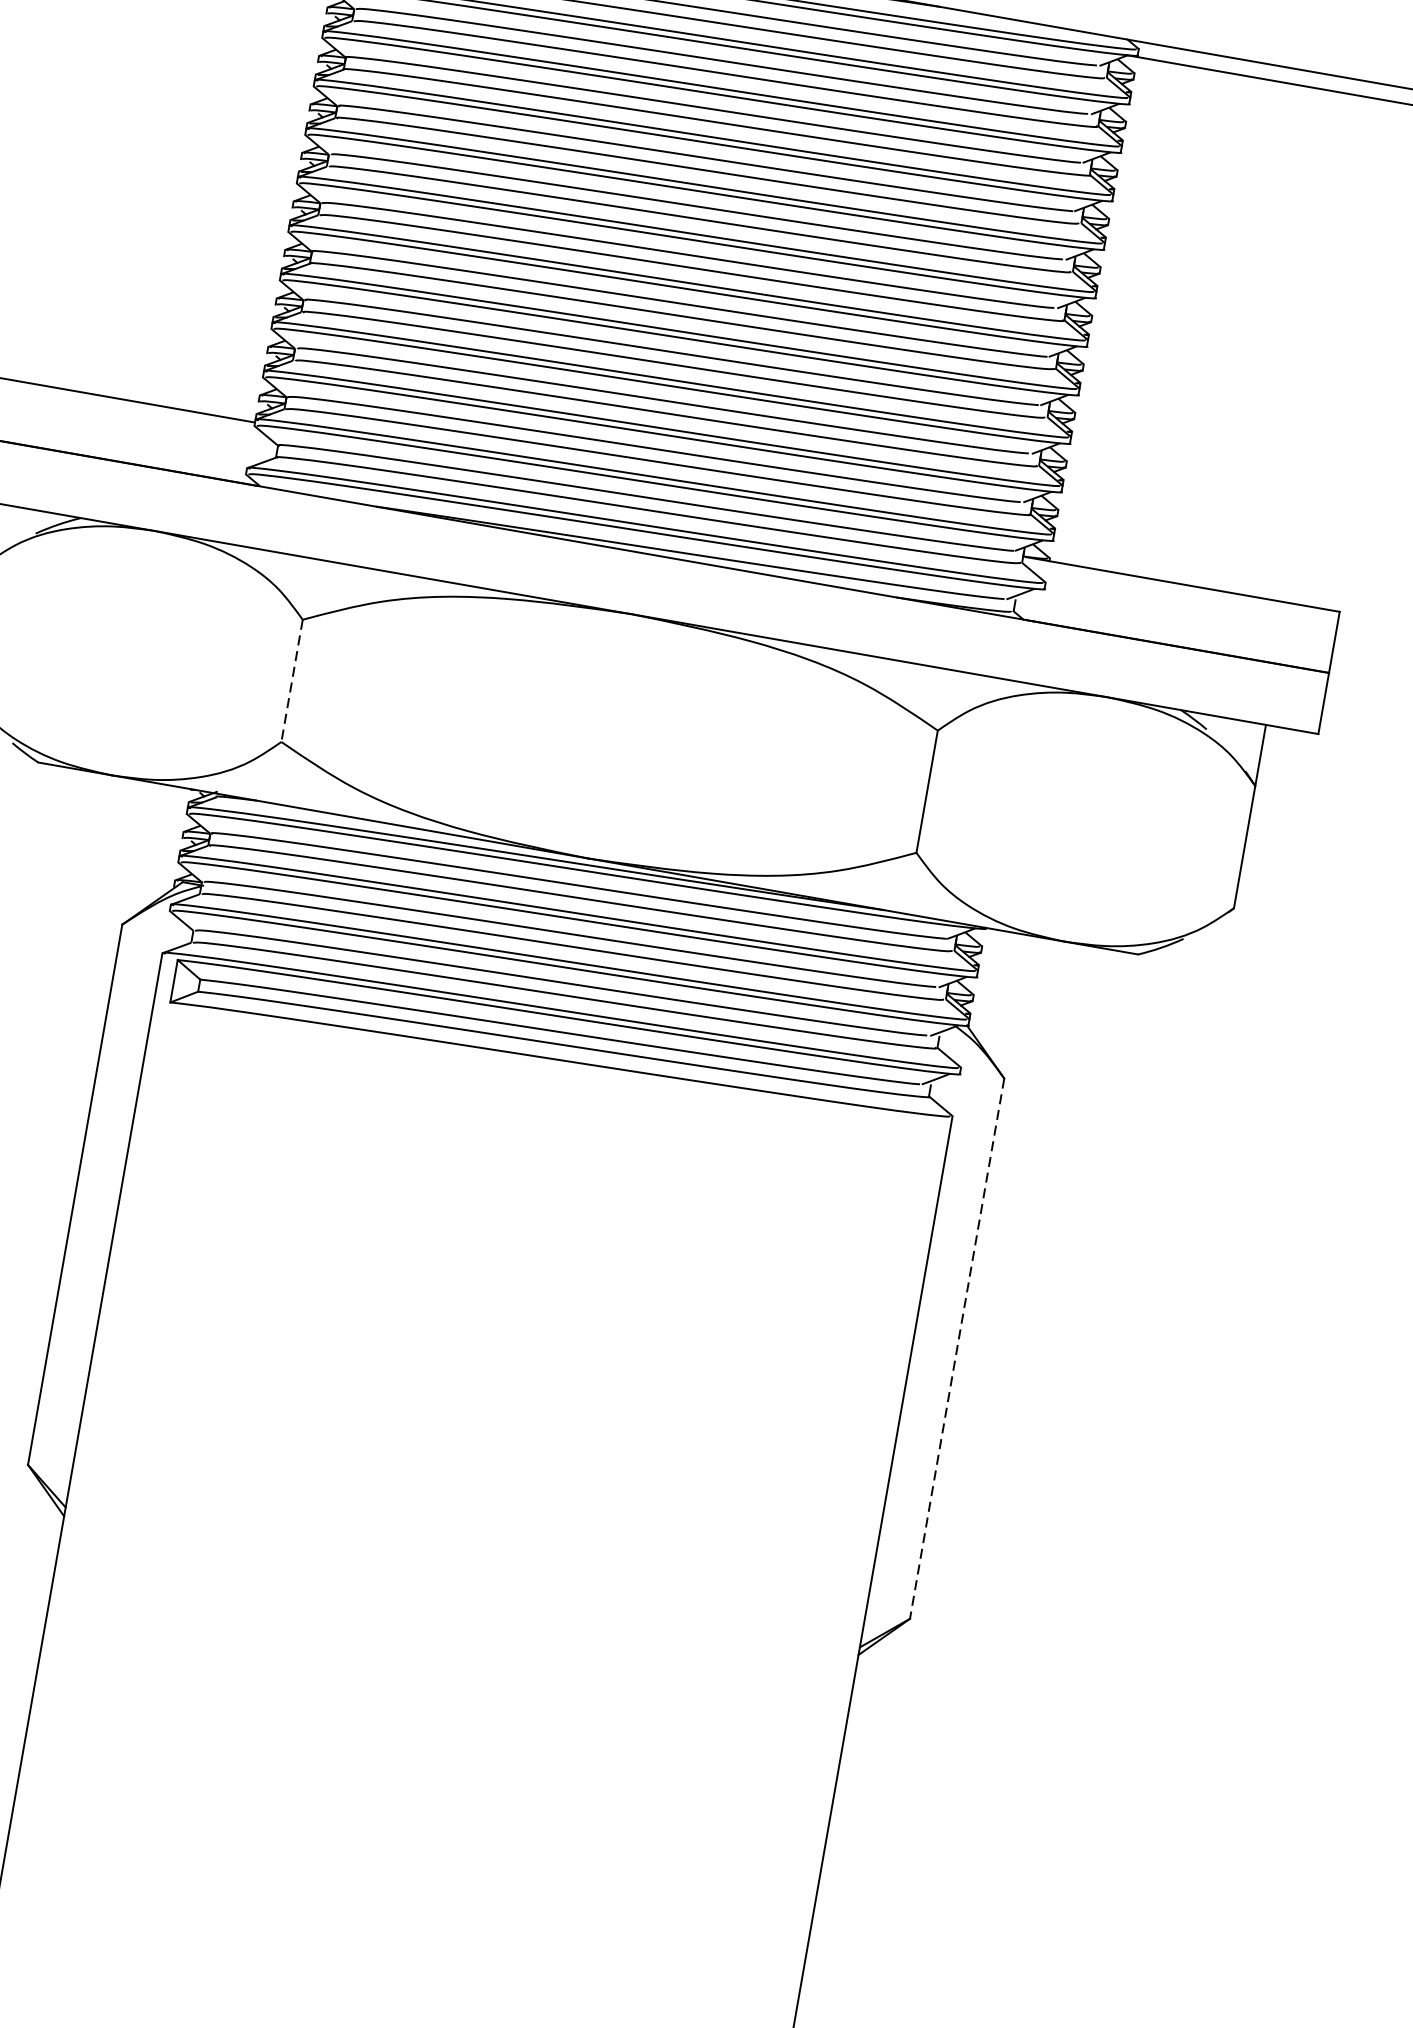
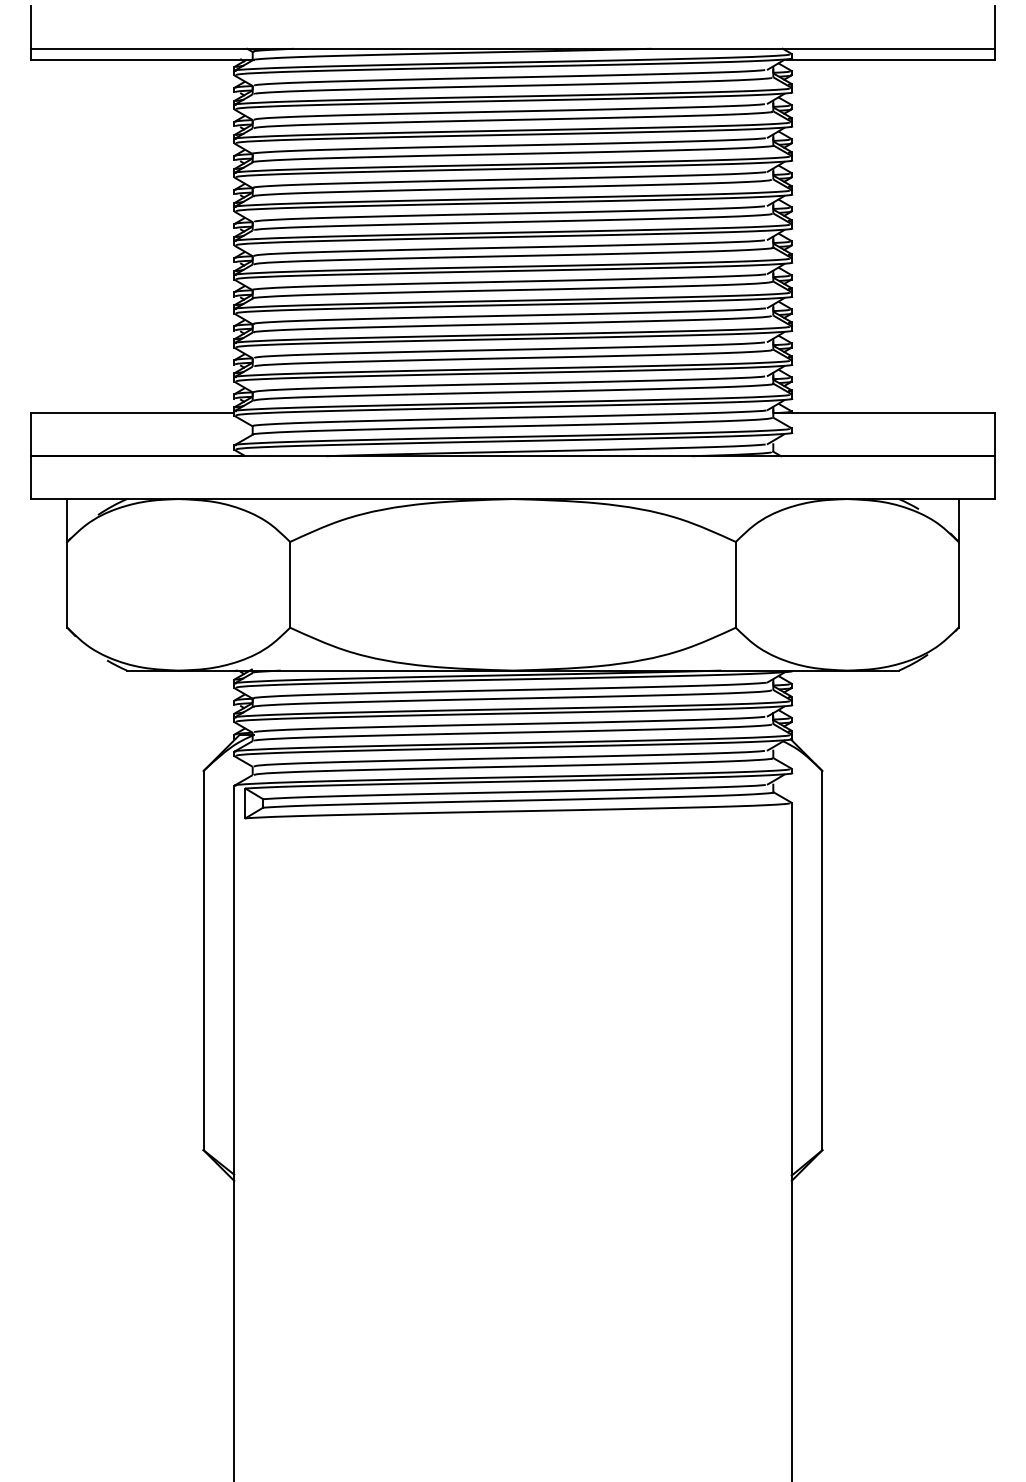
line: (292, 680) -> (290, 584), dashed -> solid
line: (957, 1348) -> (822, 960), dashed -> solid

